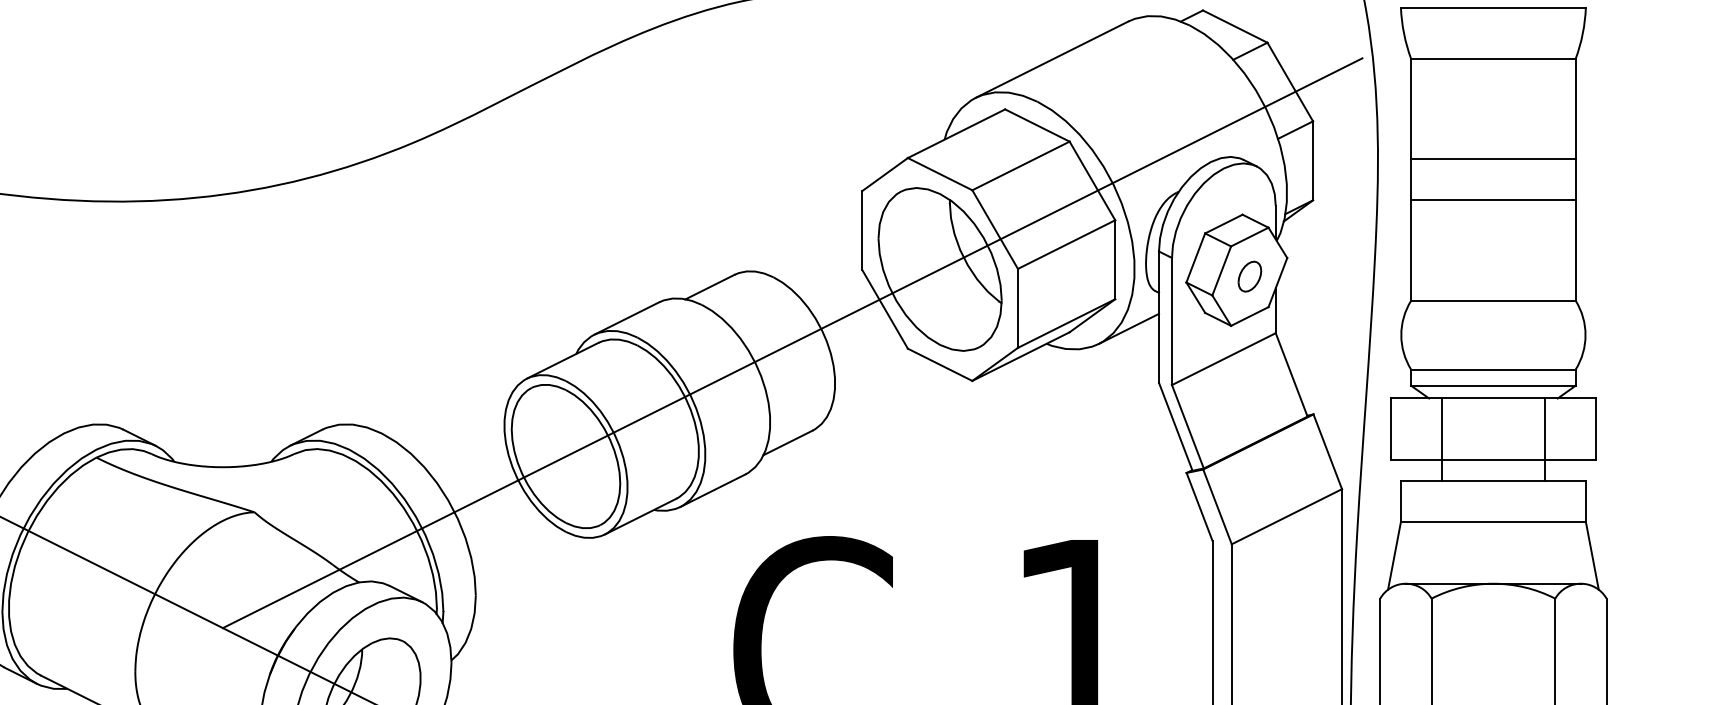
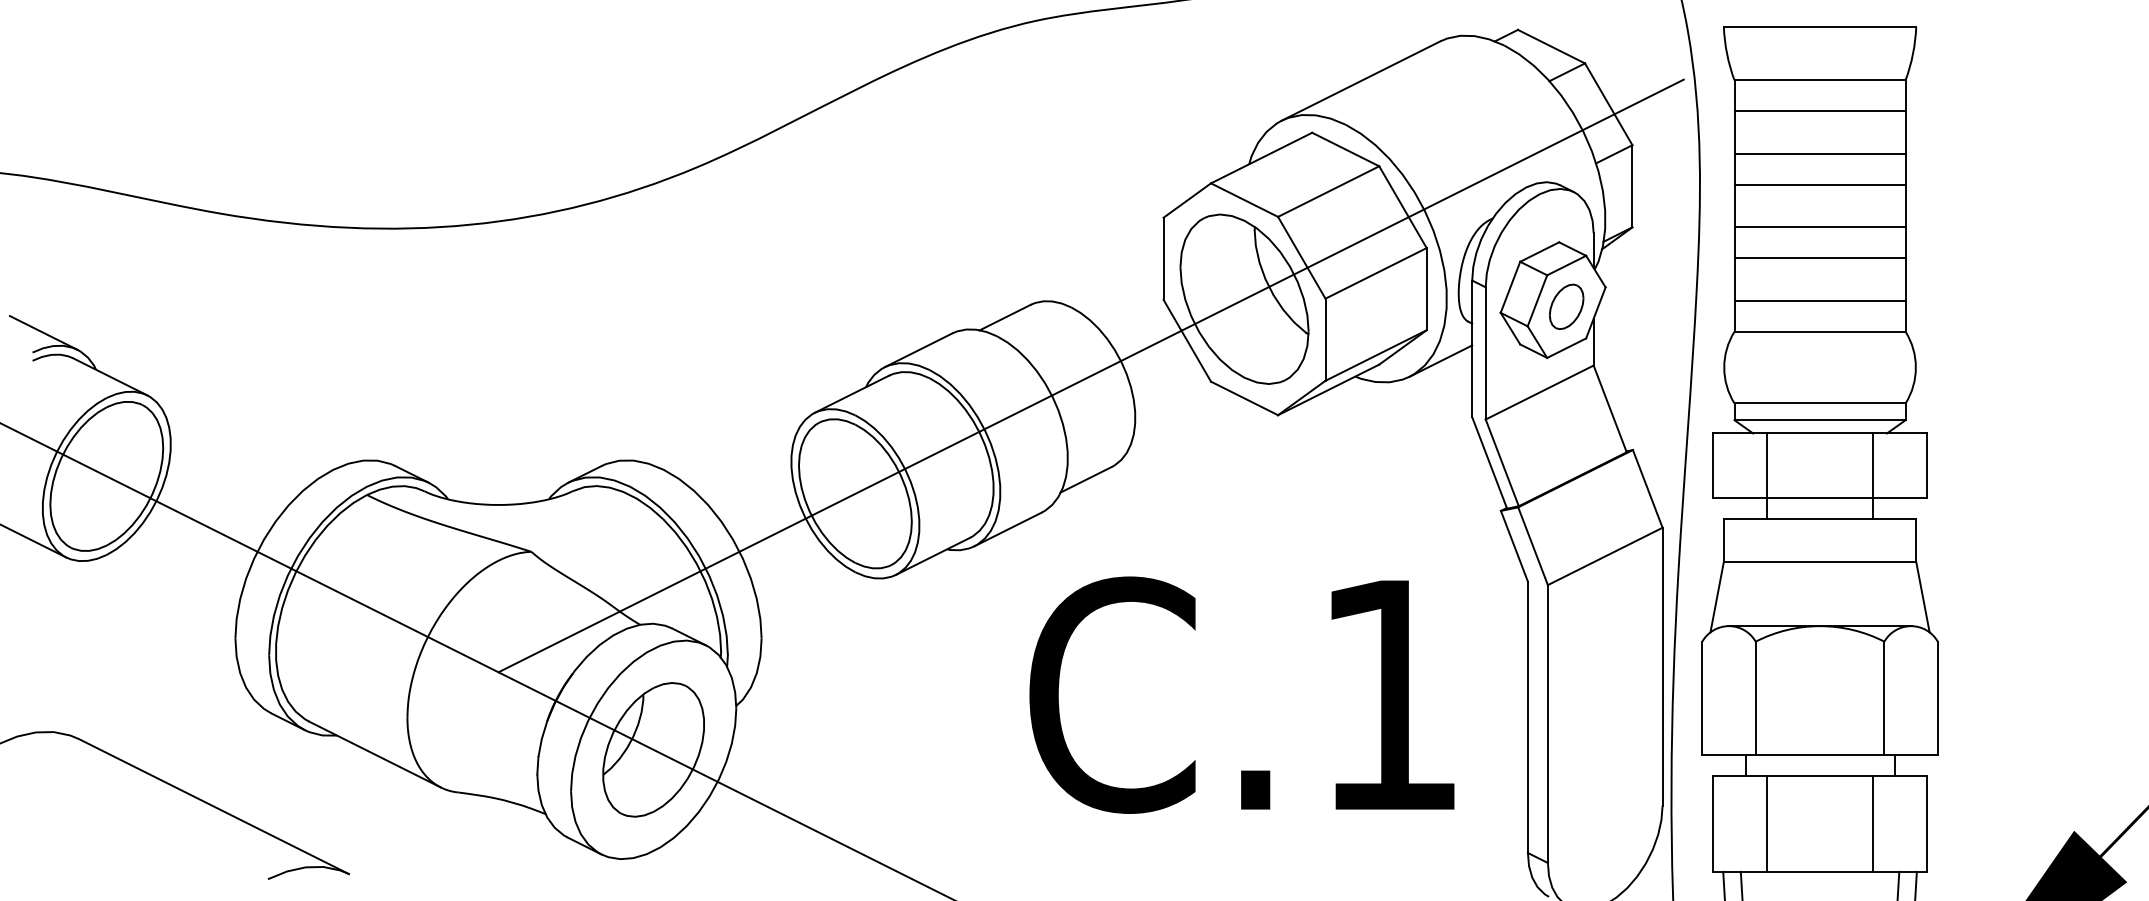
line: (1492, 88) -> (1819, 111), added
line: (1492, 129) -> (1819, 153), added
line: (1492, 230) -> (1819, 258), added
line: (1492, 271) -> (1819, 301), added
part: (1249, 276) -> (1566, 306), size x1.43

